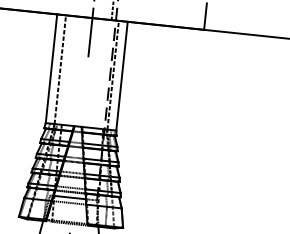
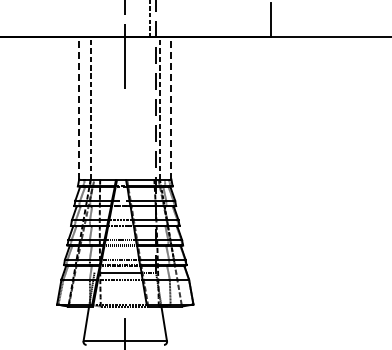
line: (51, 68) -> (79, 107), solid -> dashed
line: (122, 75) -> (171, 107), solid -> dashed

